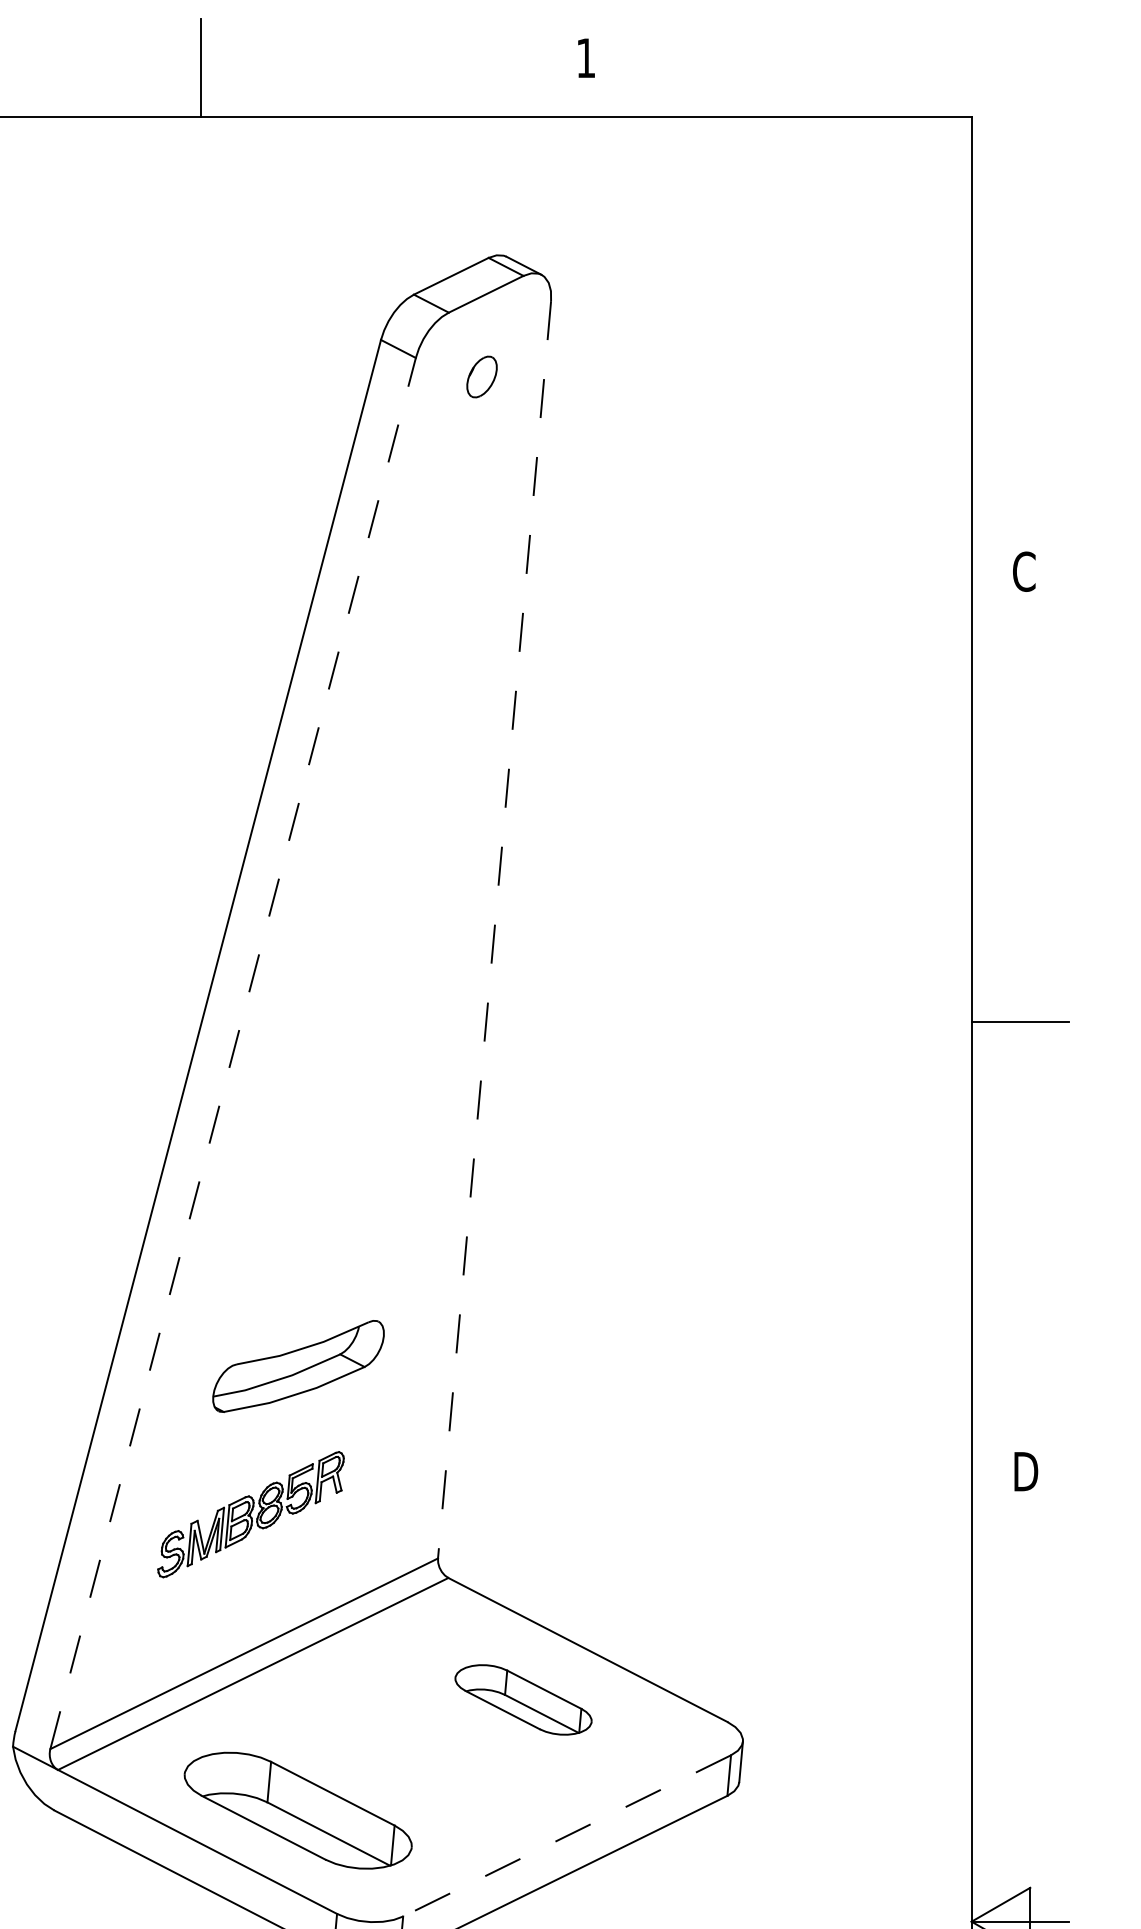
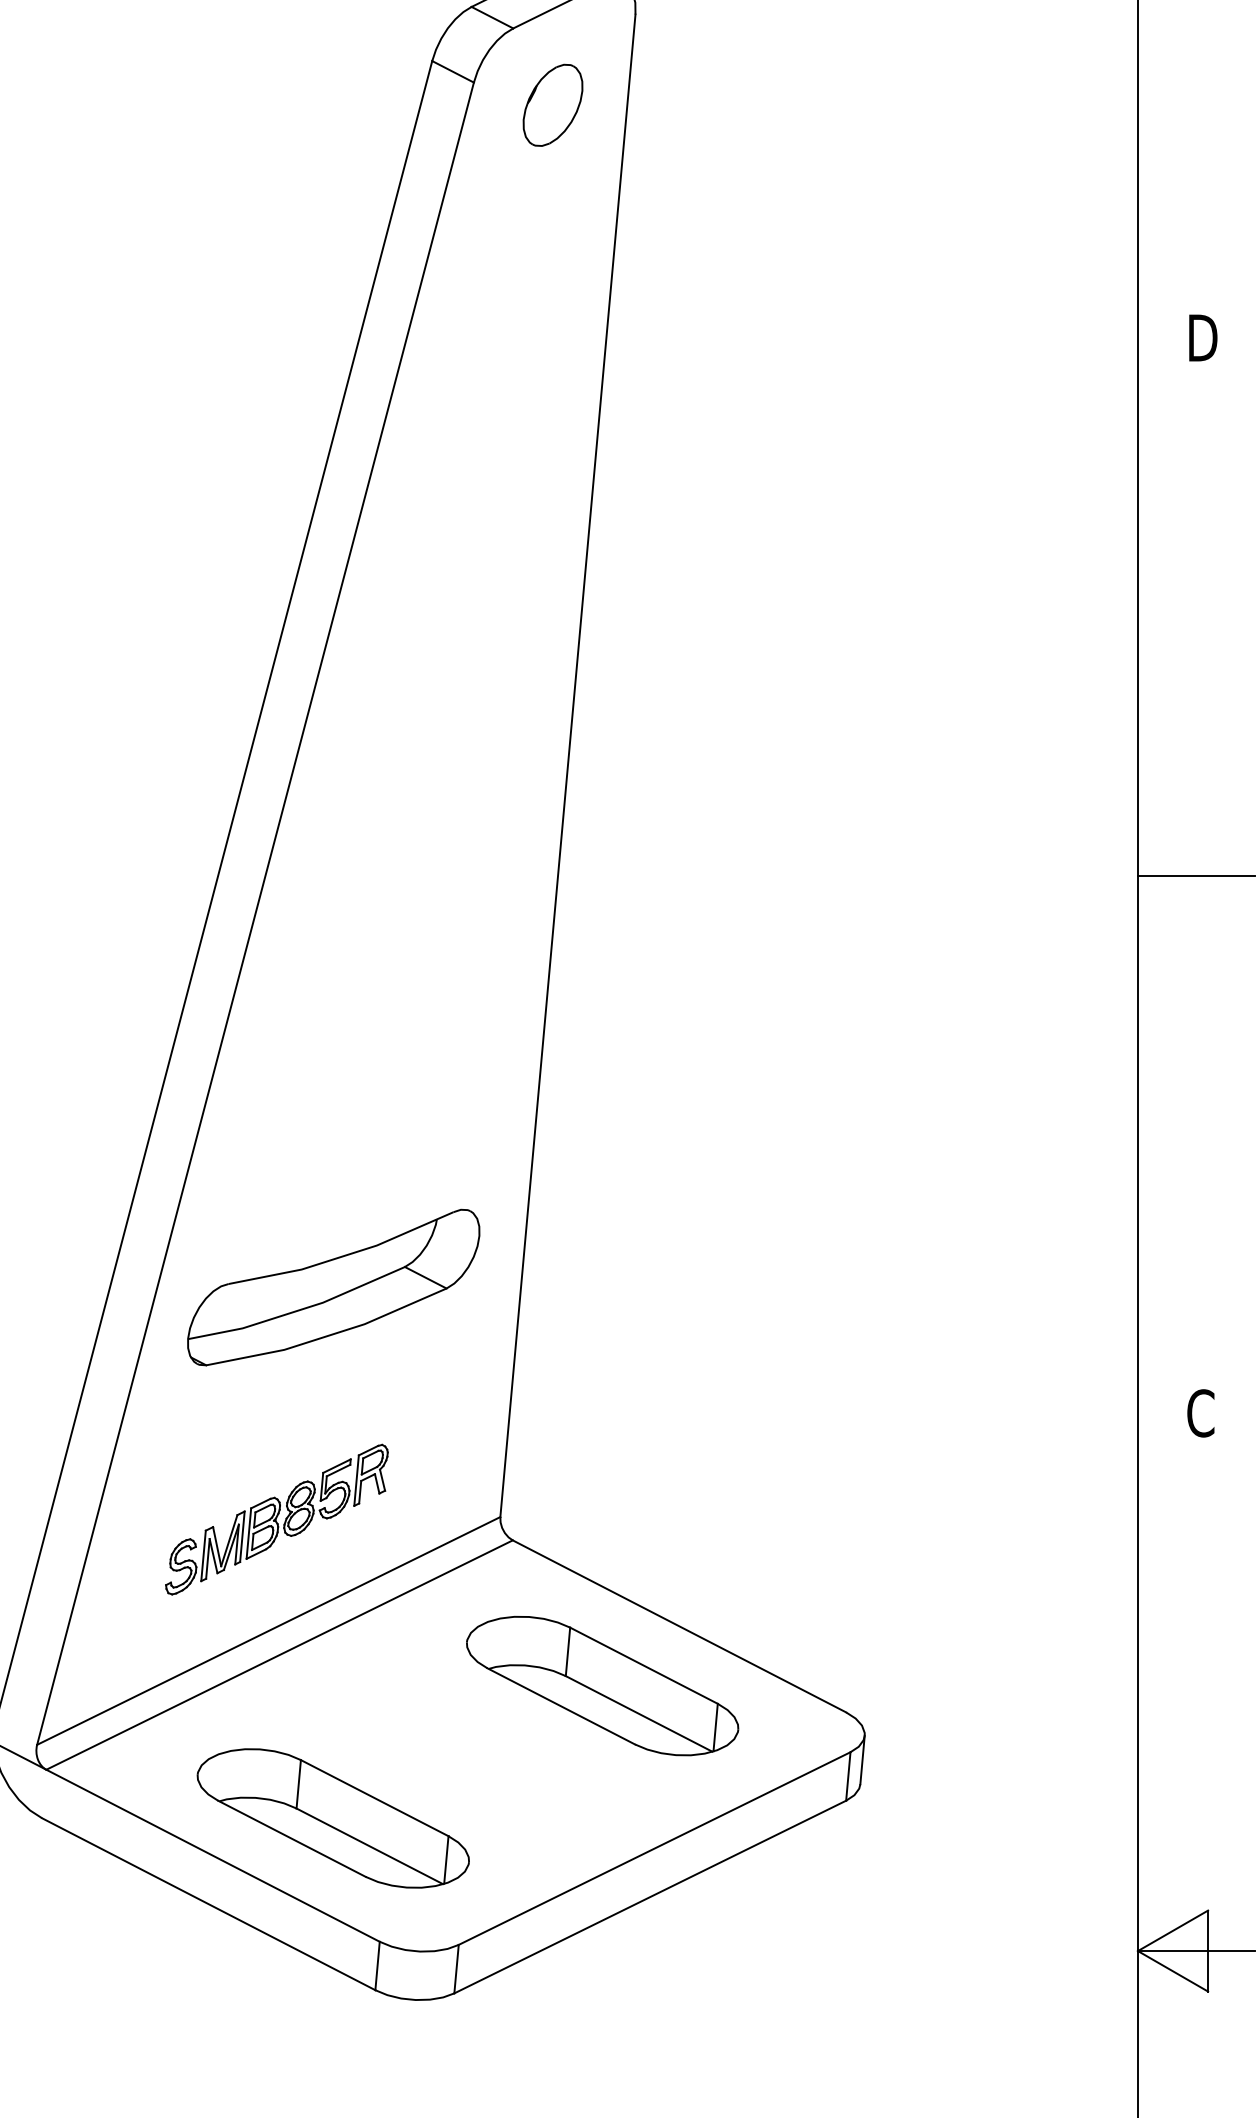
part: (481, 376) -> (552, 104), size x1.67
text: (1025, 571) -> (1202, 337), C -> D
line: (494, 930) -> (567, 766), dashed -> solid
line: (233, 1053) -> (255, 913), dashed -> solid
part: (298, 1366) -> (333, 1287), size x1.43
text: (1025, 1471) -> (1202, 1413), D -> C
part: (250, 1514) -> (276, 1519), moved
part: (523, 1699) -> (602, 1685), size x1.67
line: (567, 1835) -> (655, 1848), dashed -> solid

